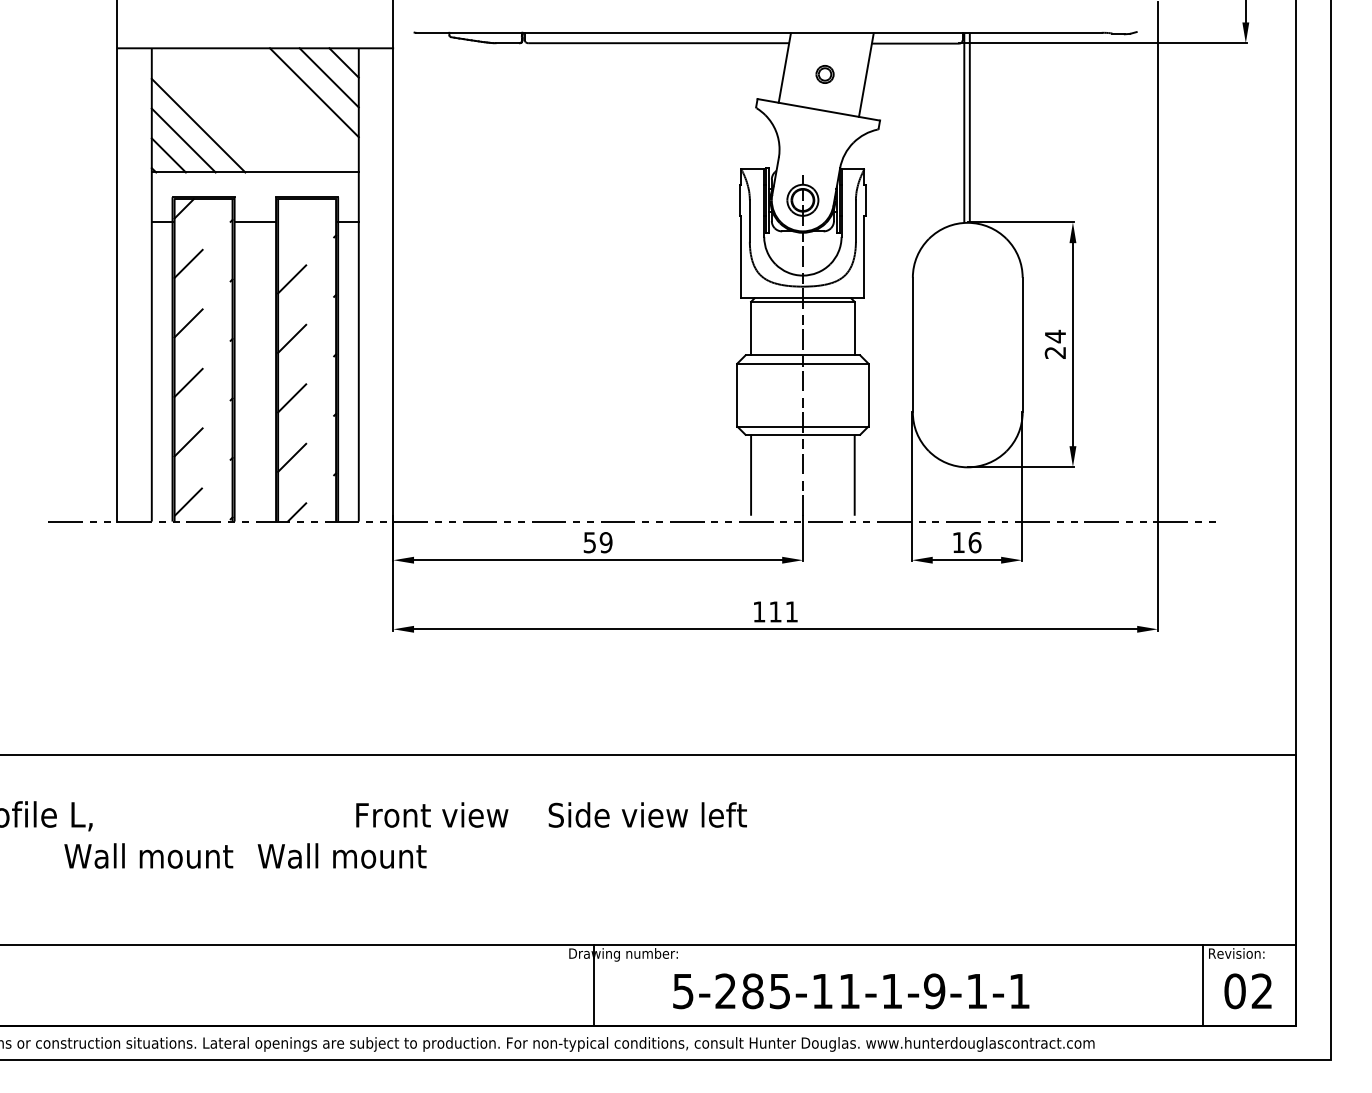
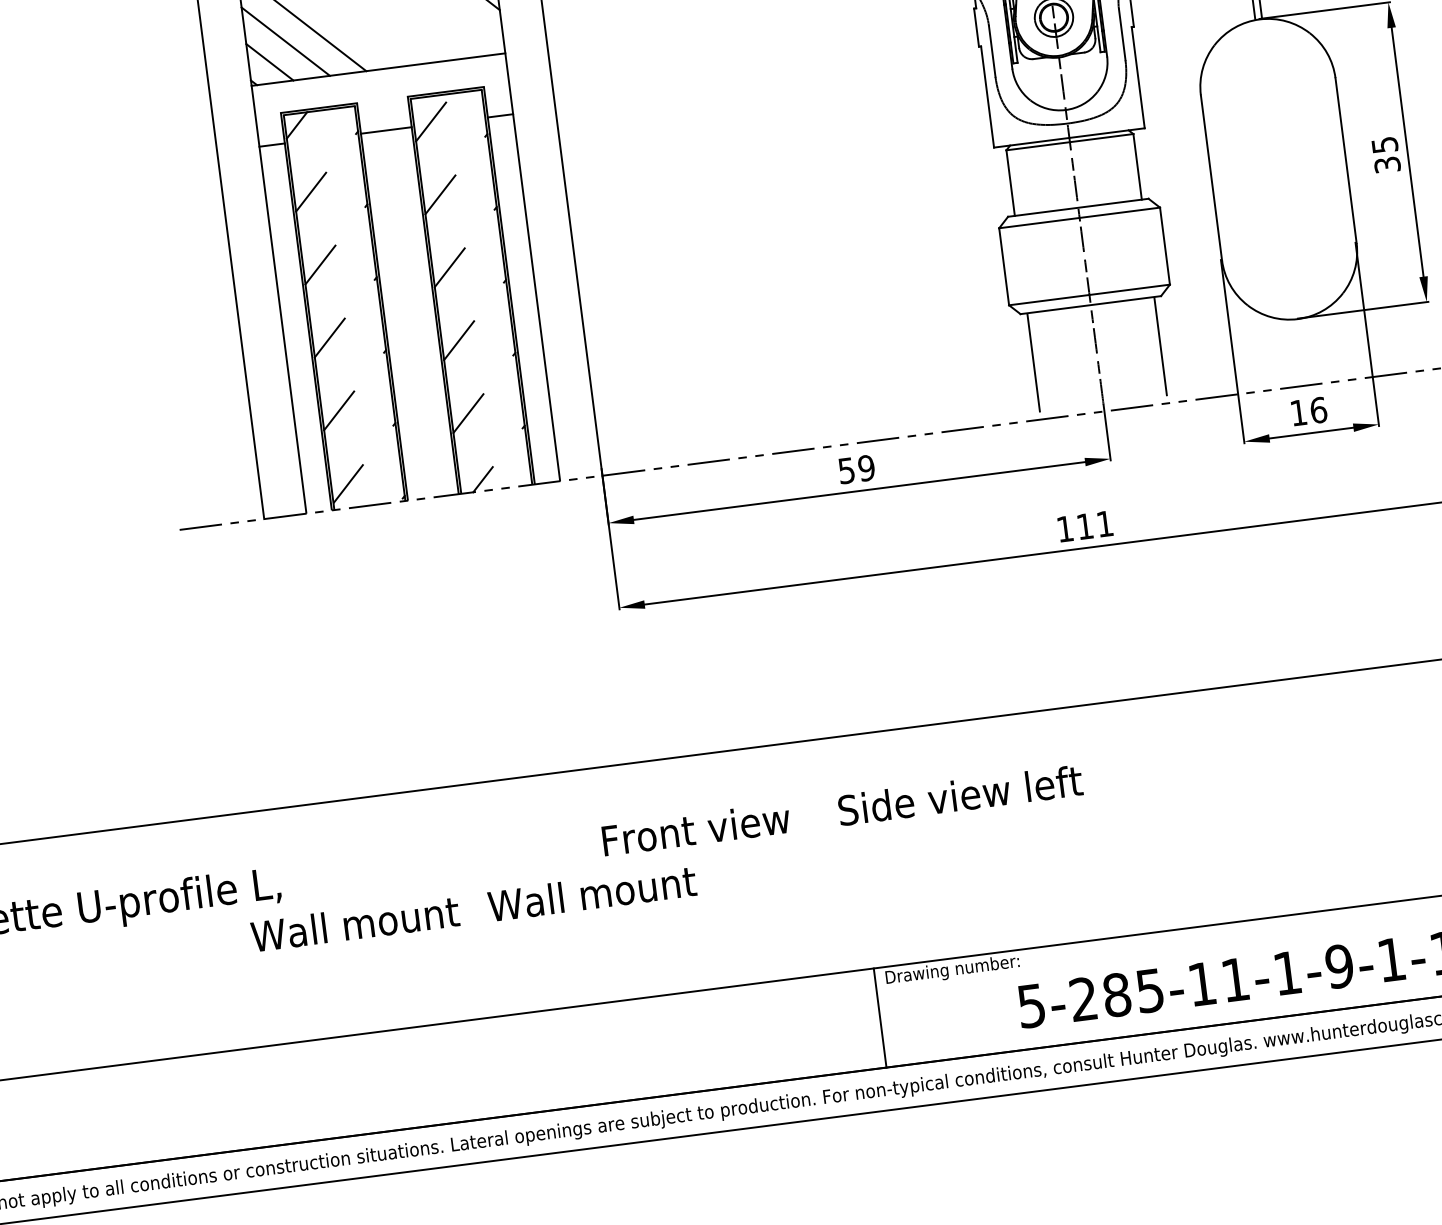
line: (292, 219) -> (431, 121), added
text: (1055, 343) -> (1386, 153), 24 -> 35
line: (594, 985) -> (880, 1018), moved

